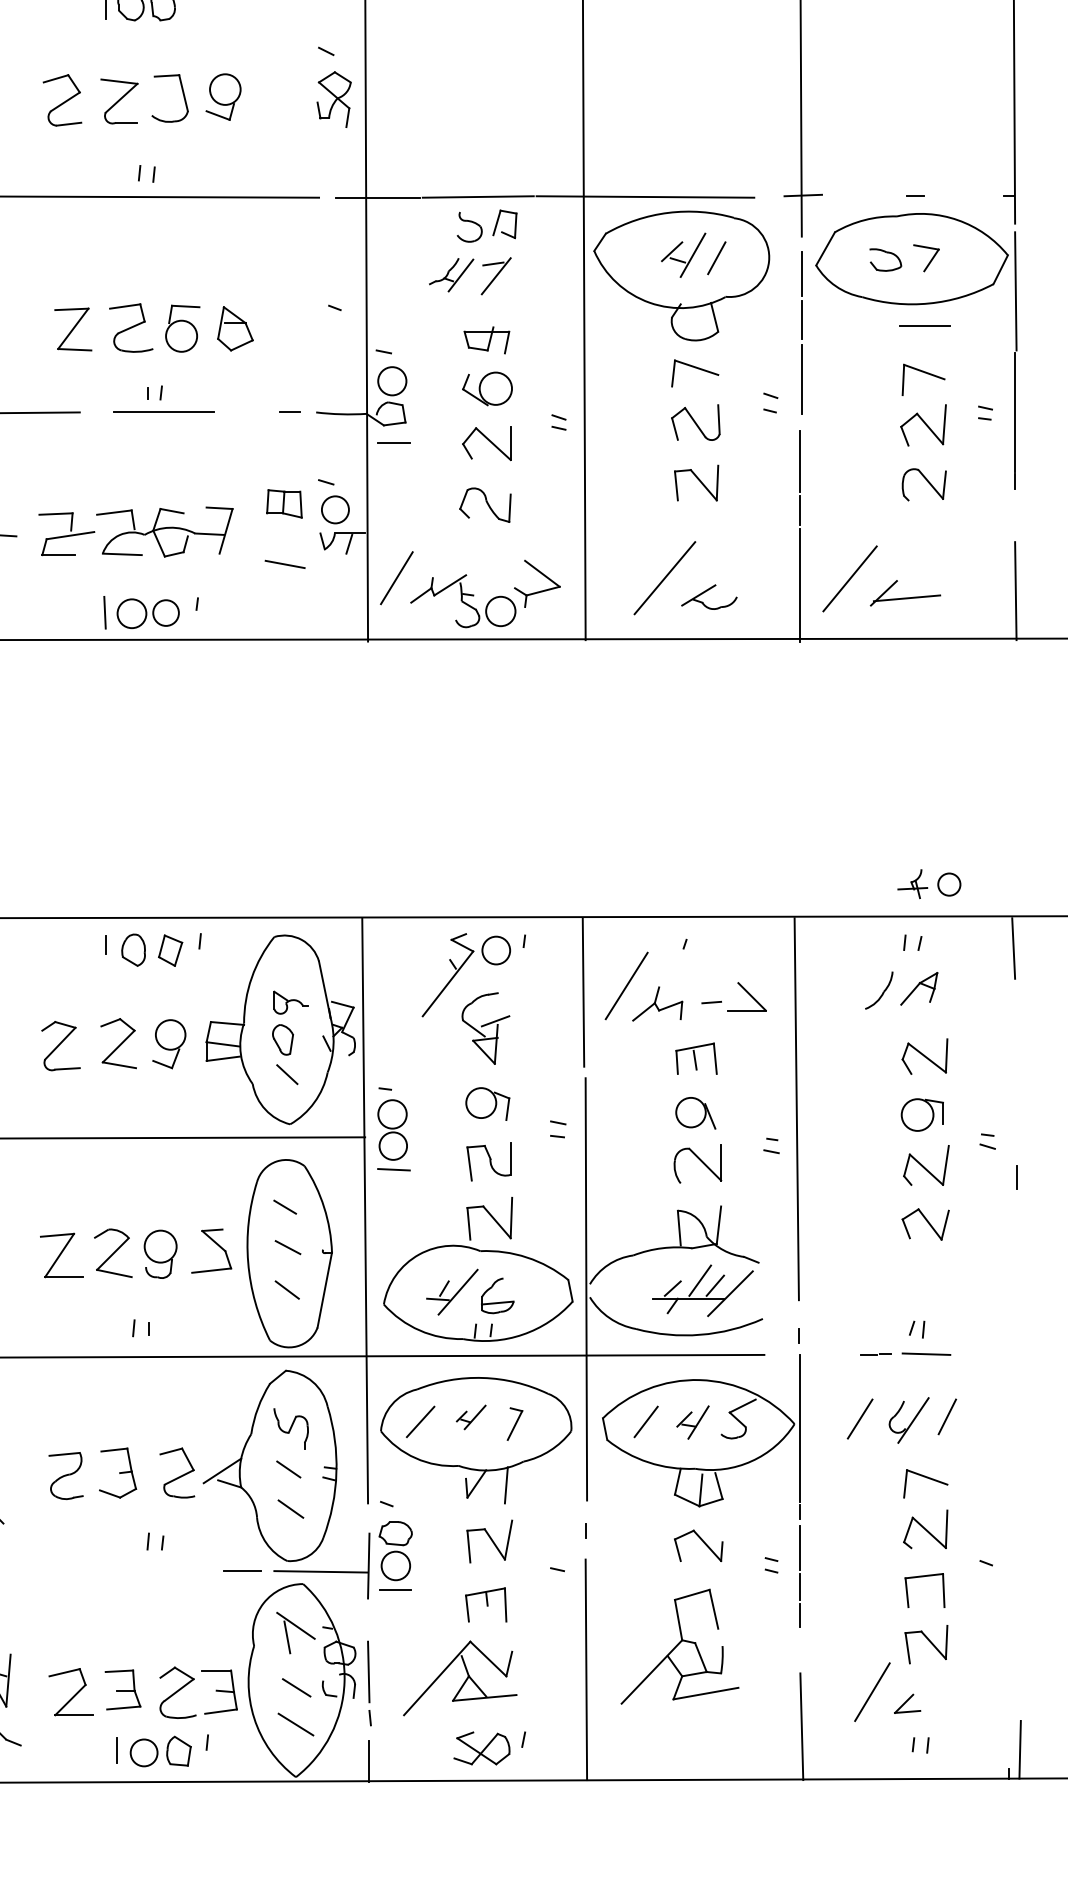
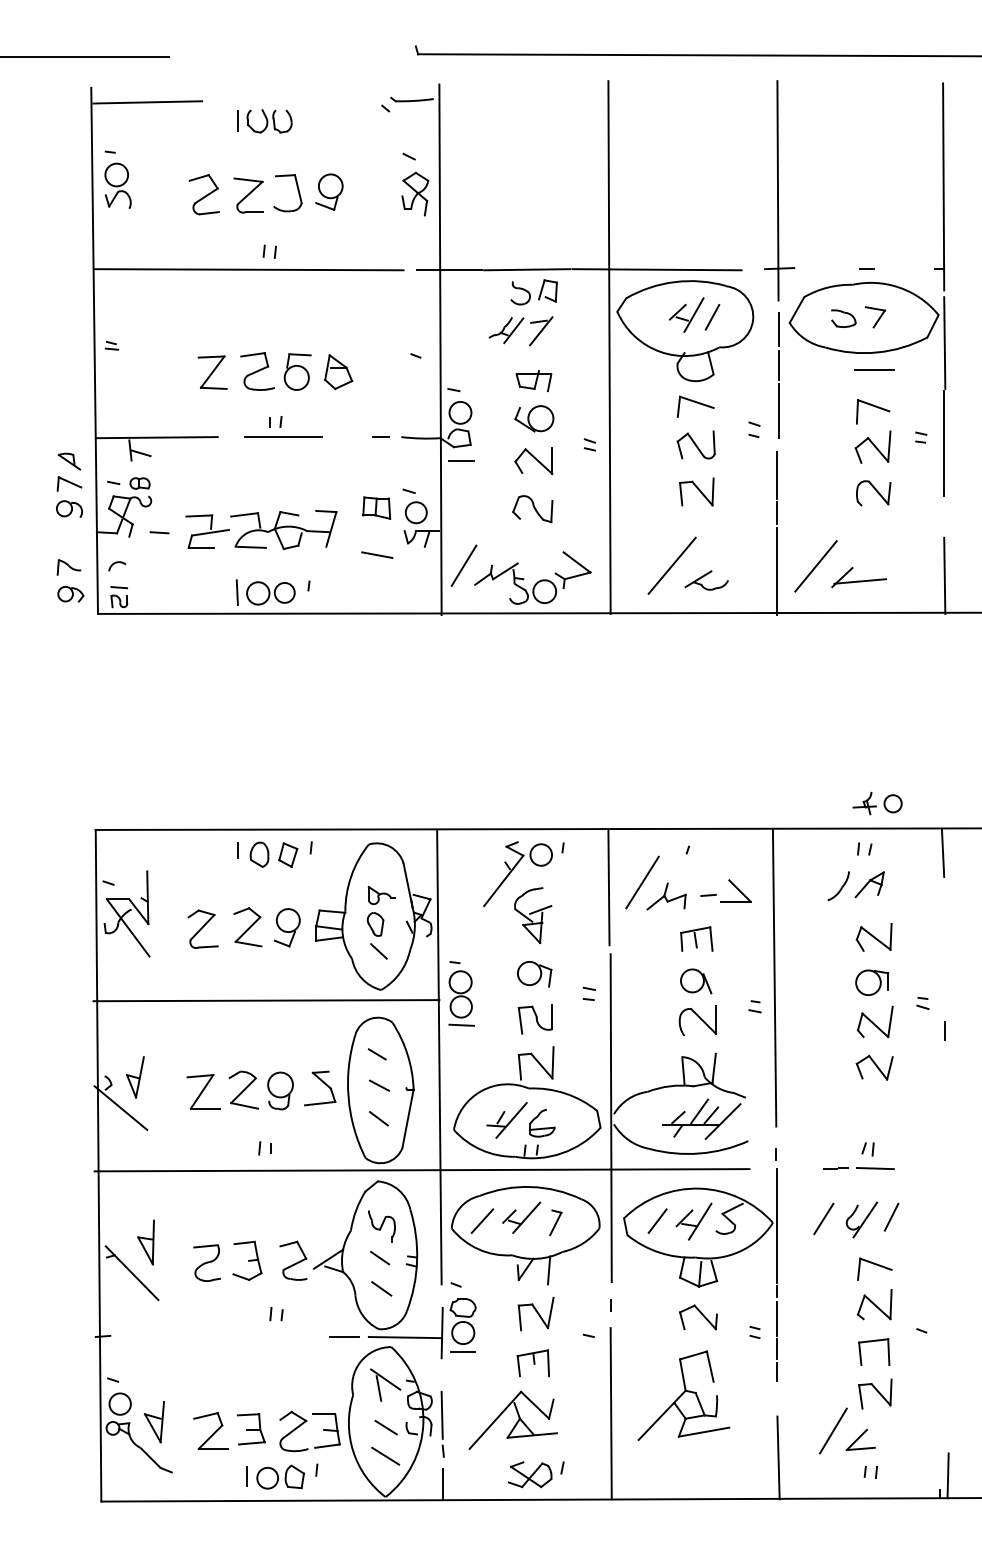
part: (470, 1417) -> (521, 1217), size x1.67
part: (692, 1422) -> (693, 1221), size x1.43
part: (907, 1704) -> (860, 1440), size x1.43

